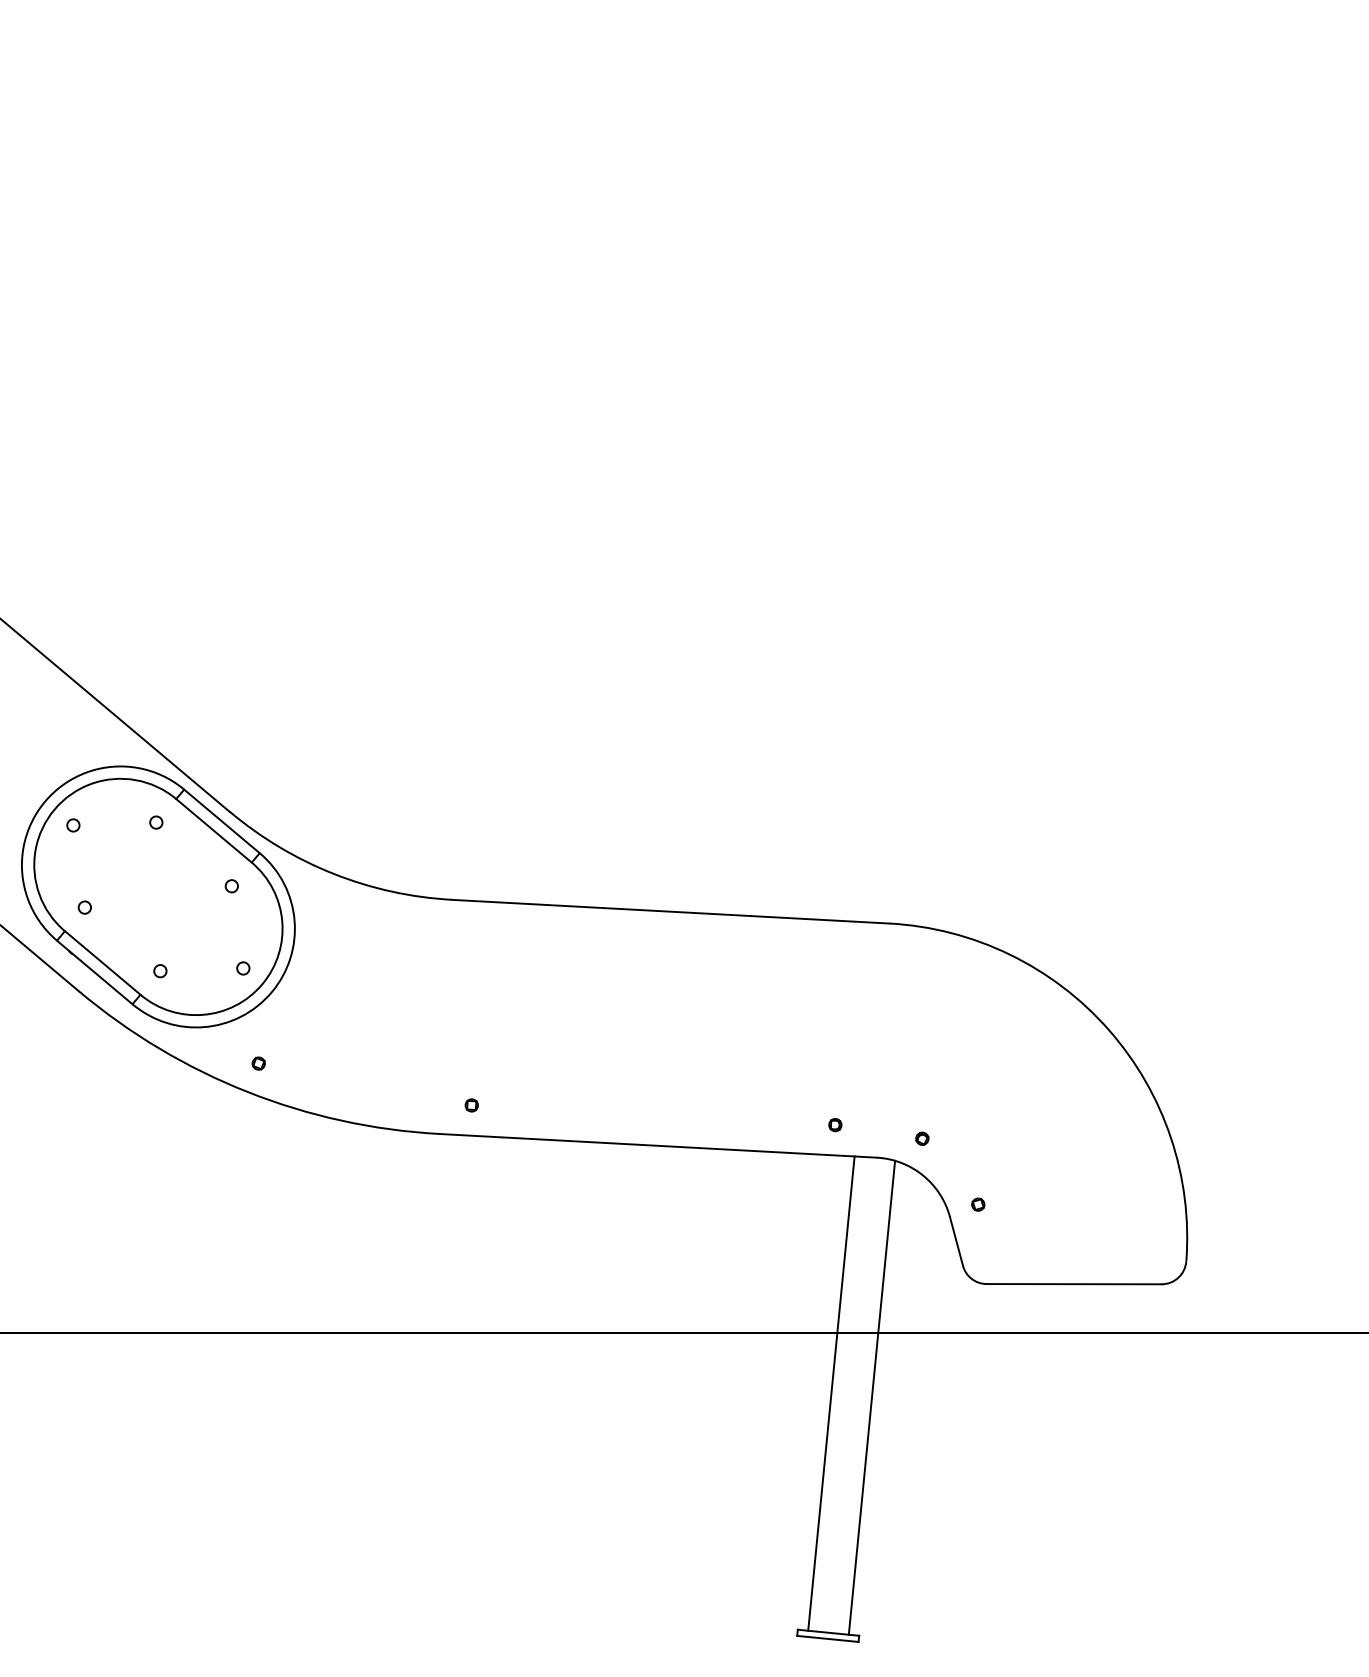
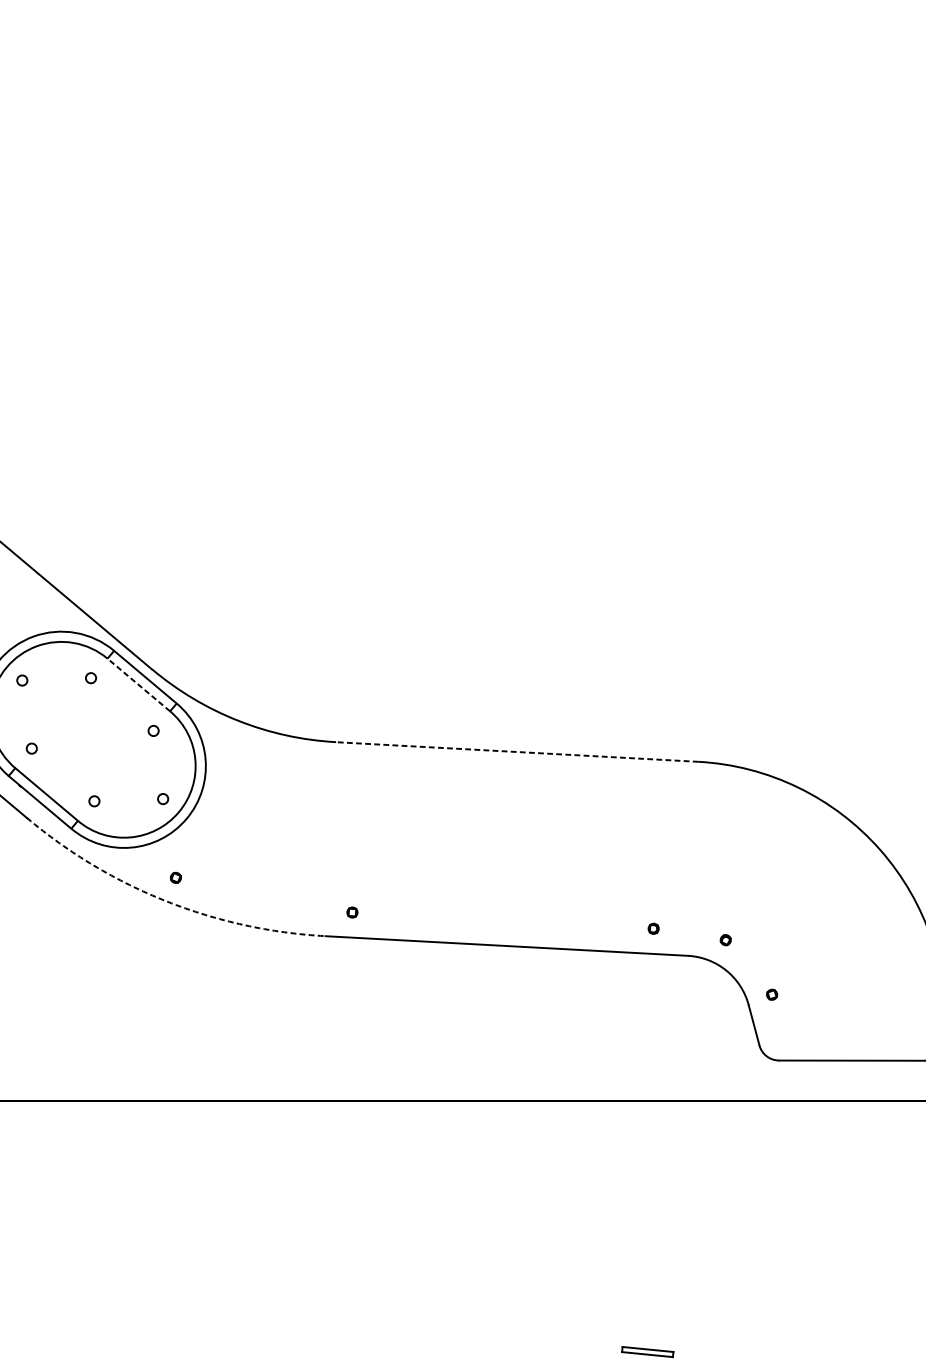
line: (213, 830) -> (138, 684), solid -> dashed
line: (670, 911) -> (517, 751), solid -> dashed
arc: (247, 1091) -> (166, 901), solid -> dashed
line: (831, 1393) -> (650, 1151), removed
line: (871, 1397) -> (683, 1154), removed

